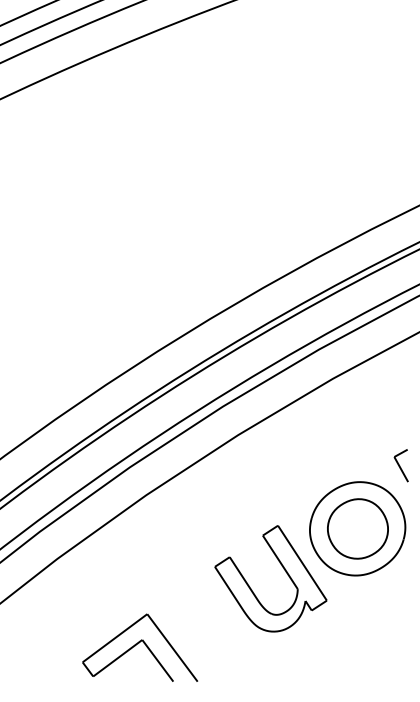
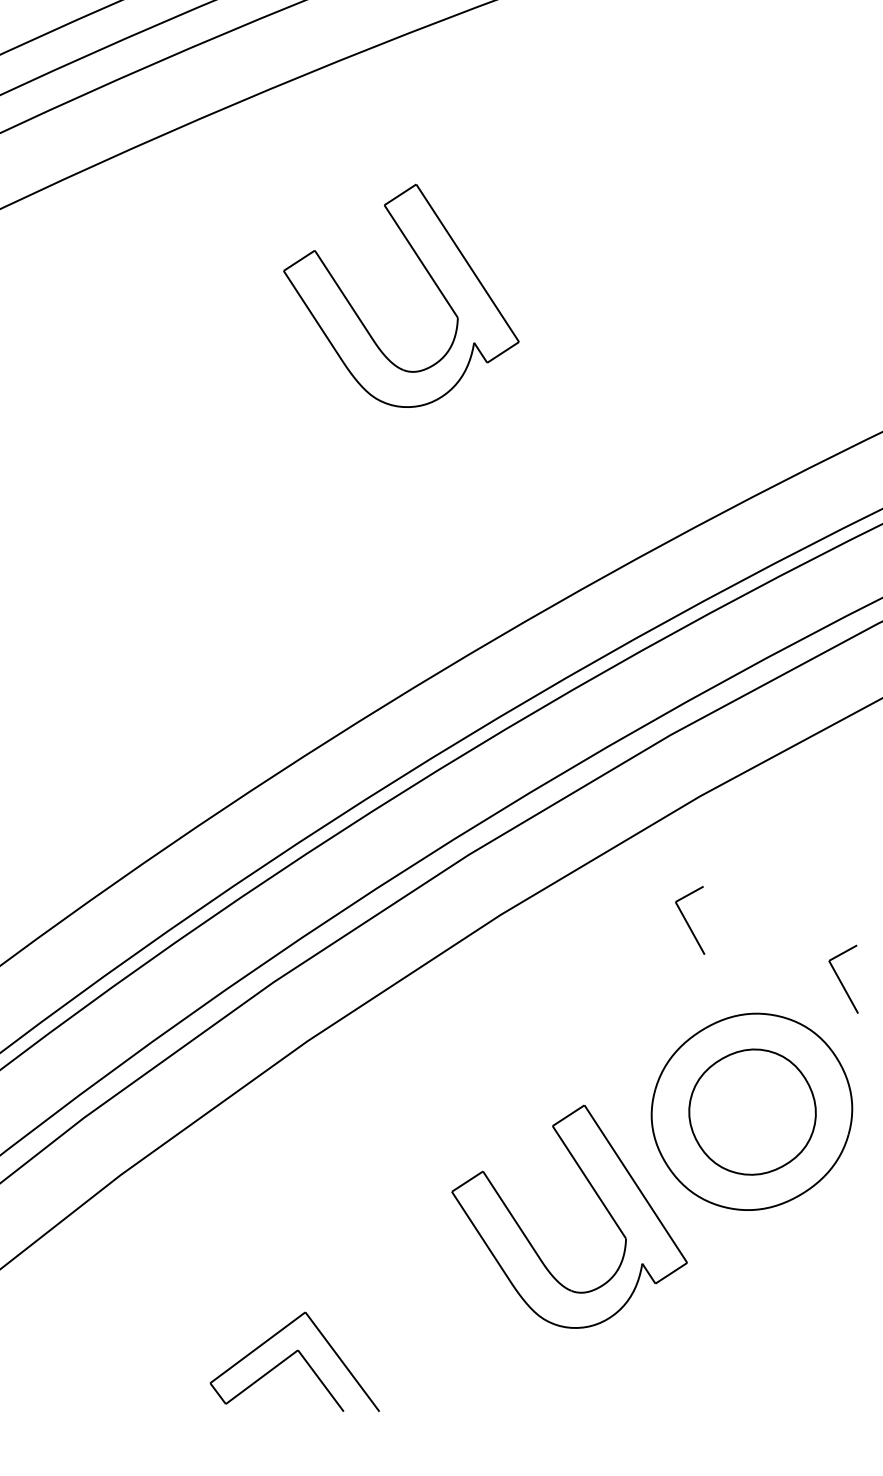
part: (203, 131) -> (427, 276), added
part: (327, 437) -> (688, 919), added
part: (140, 647) -> (295, 1361), size x0.7

